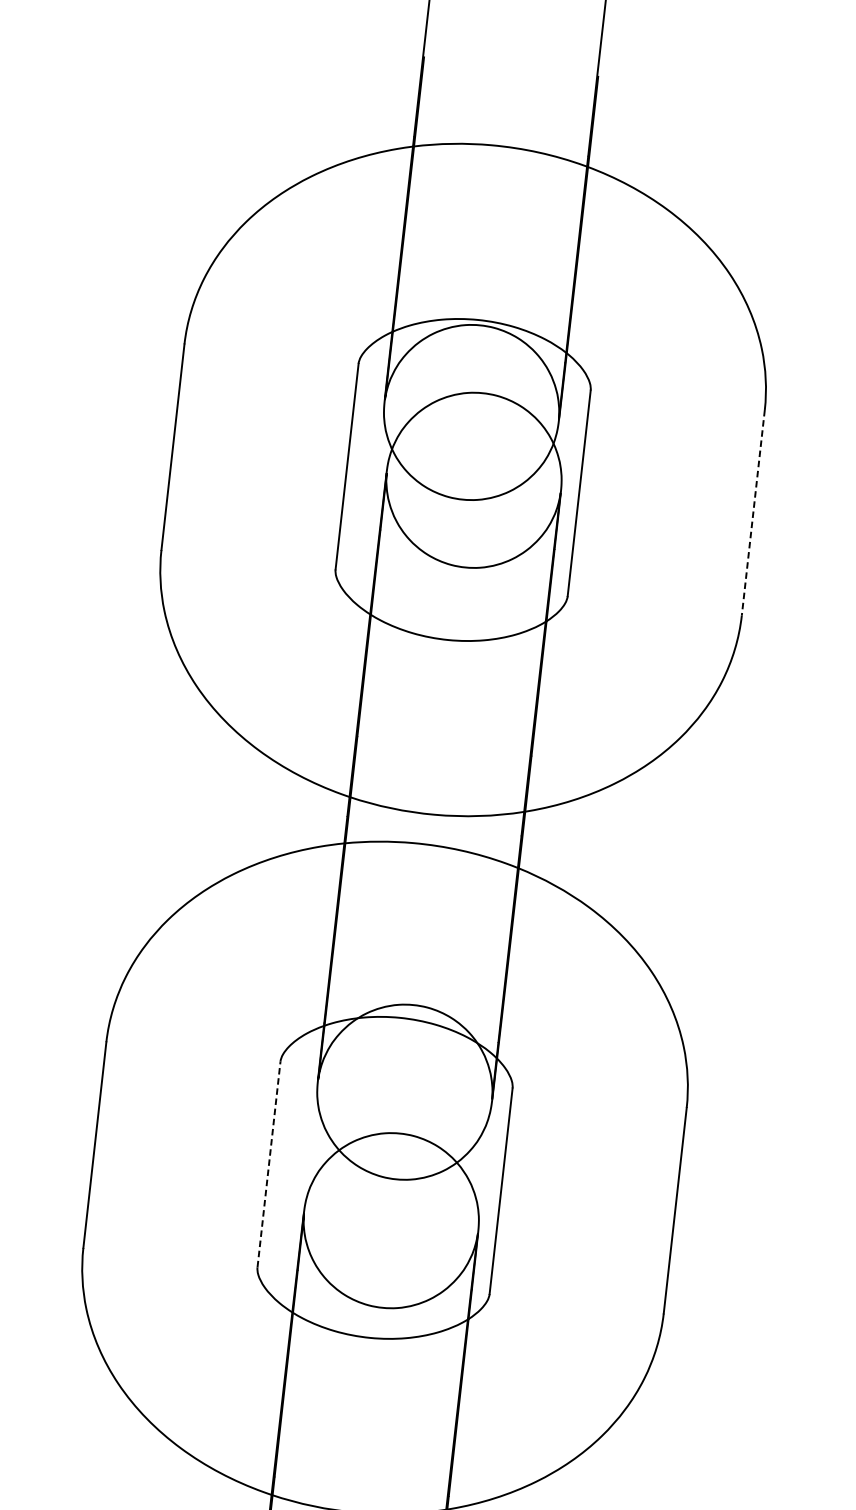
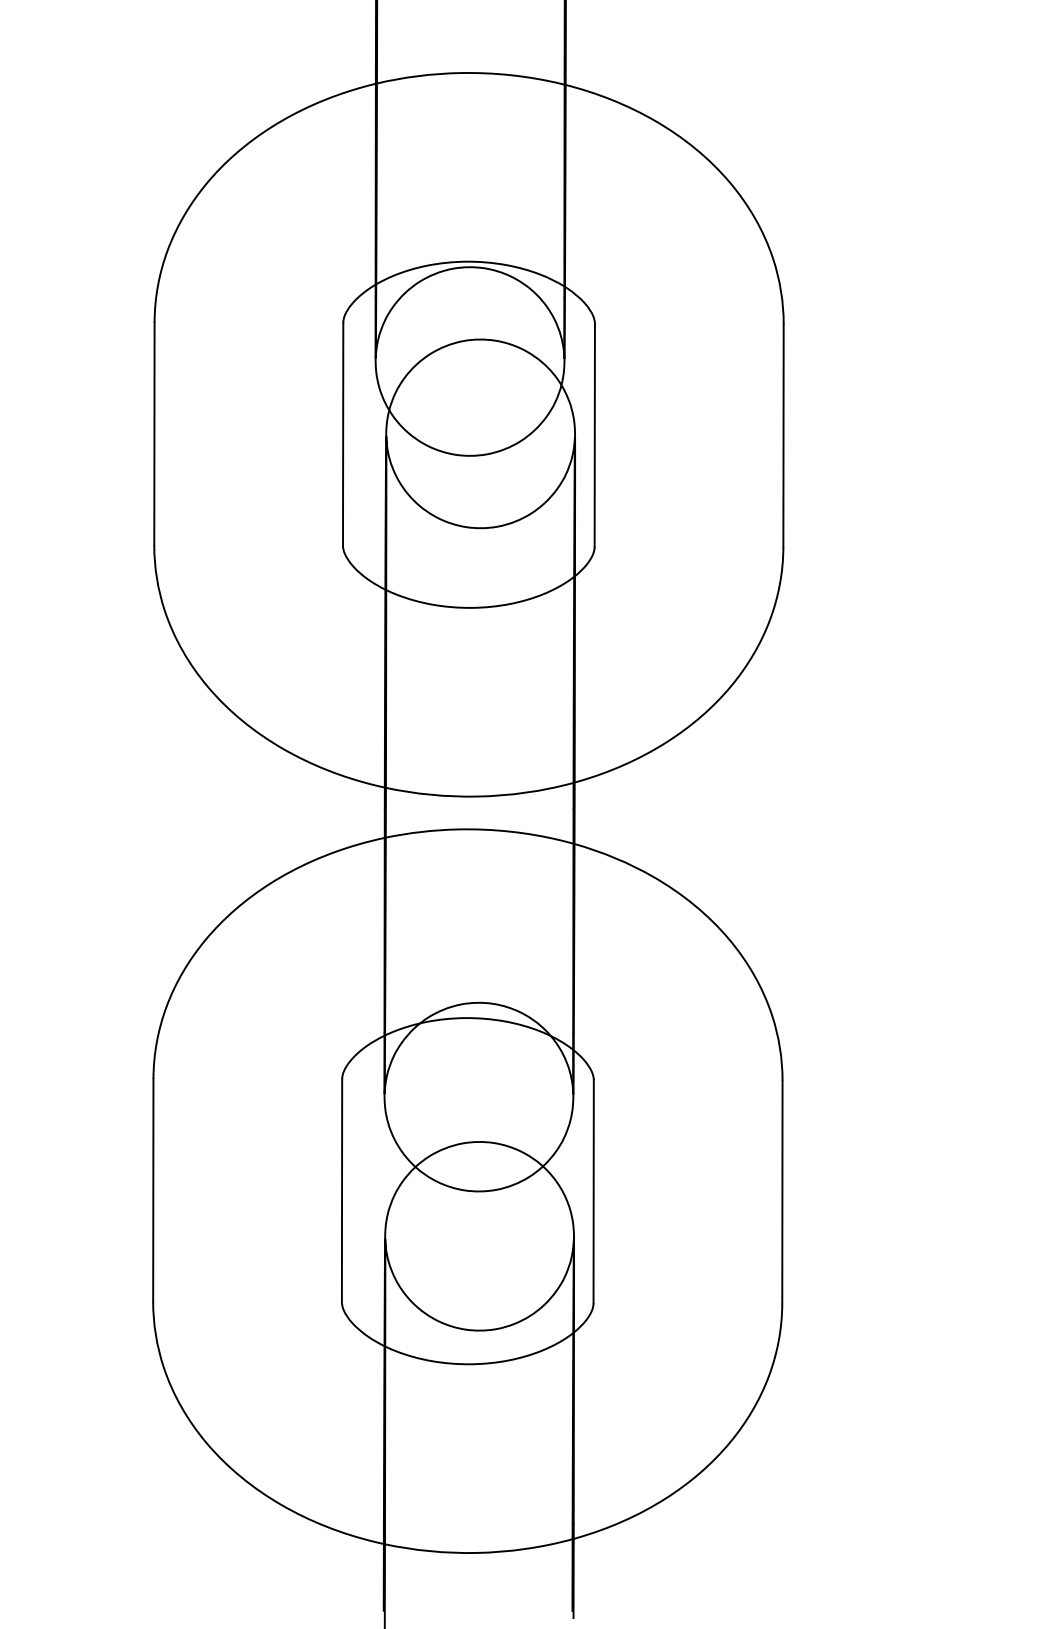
line: (753, 513) -> (783, 436), dashed -> solid
line: (269, 1164) -> (342, 1190), dashed -> solid

